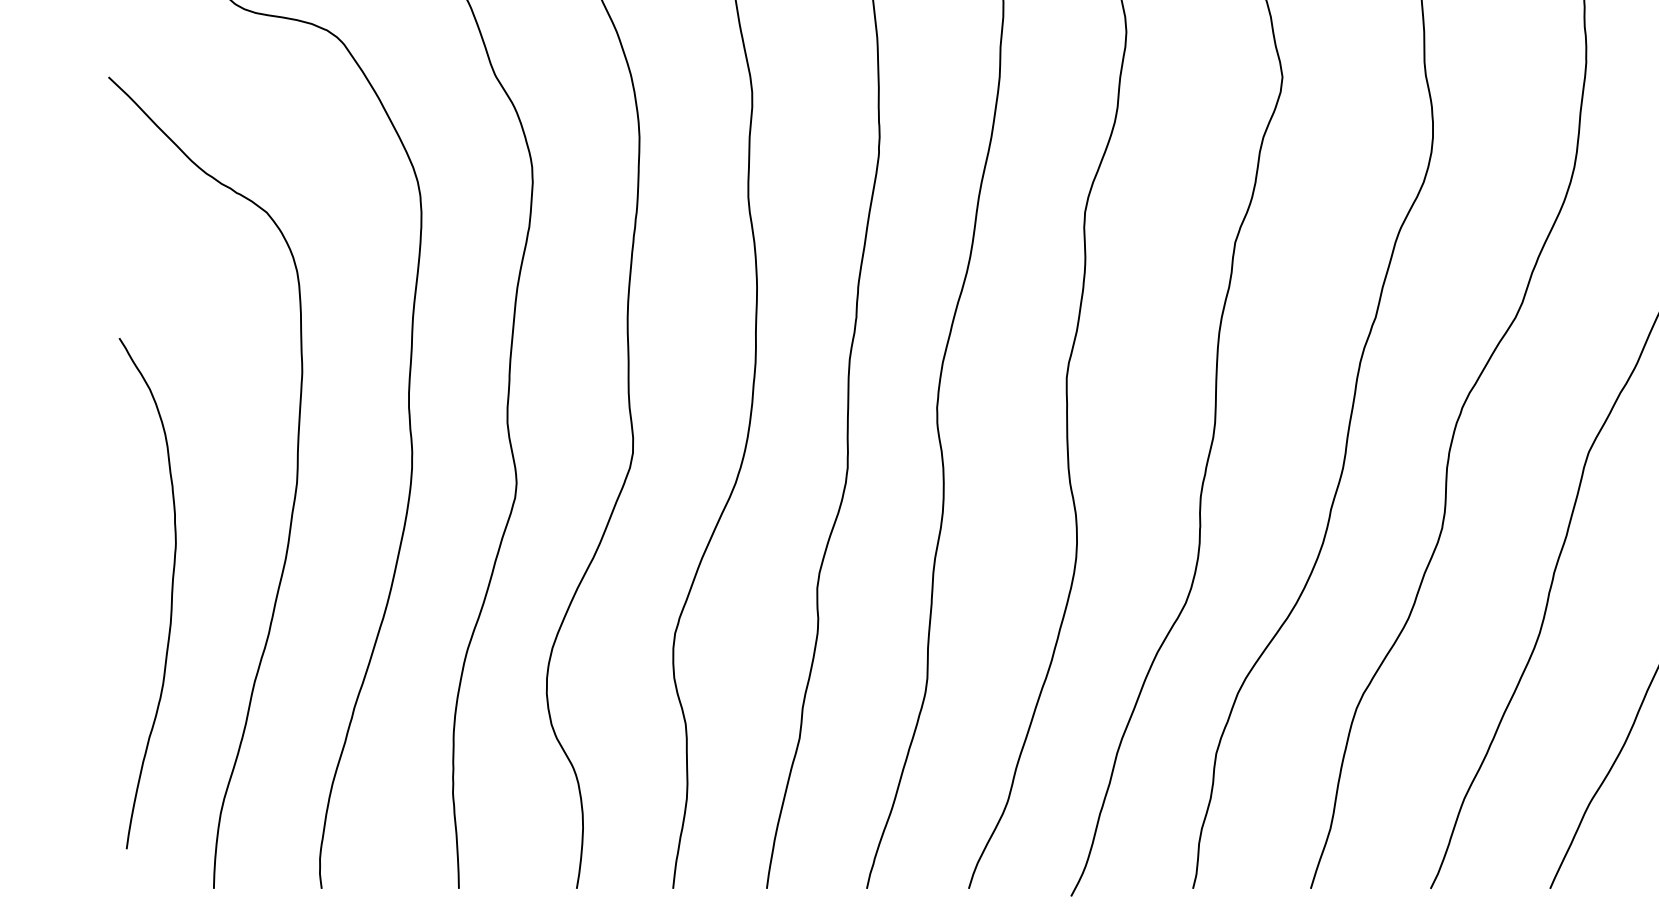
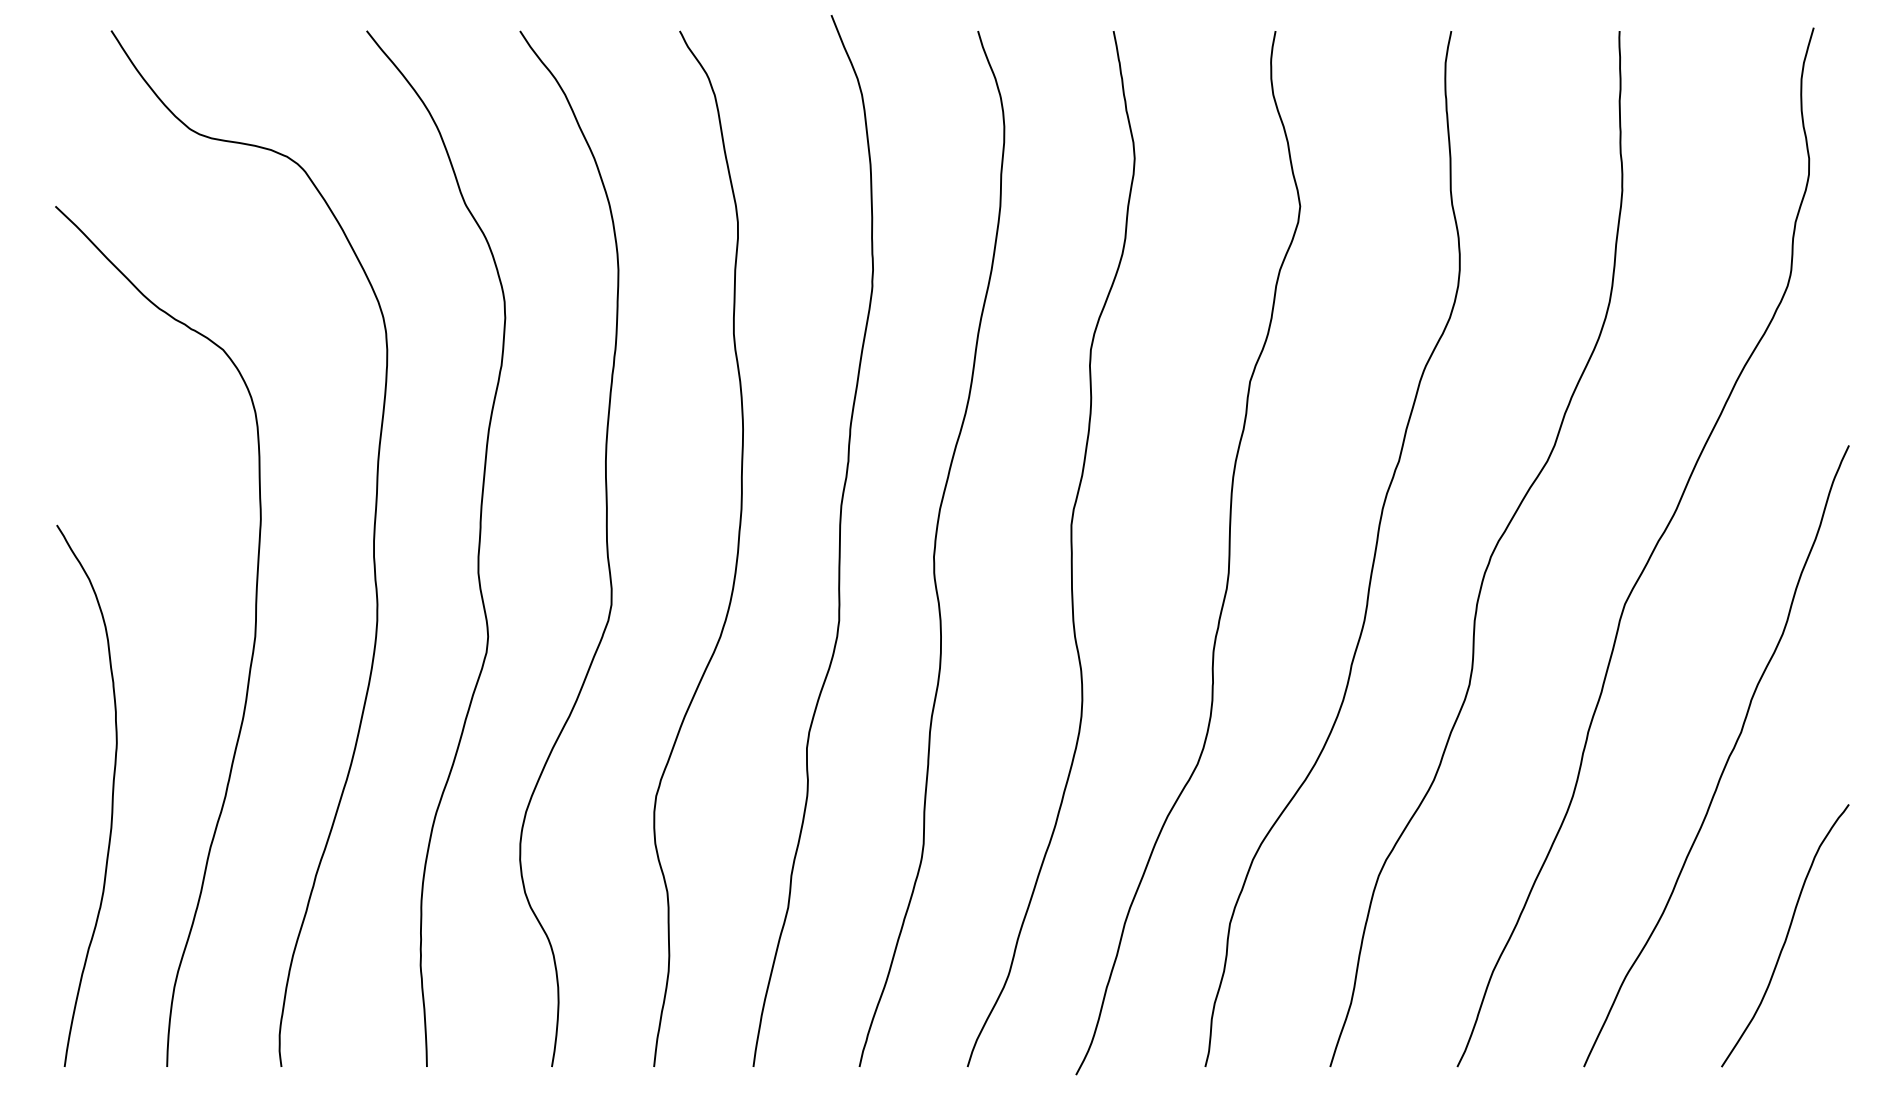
curve: (170, 595) -> (111, 798), moved

